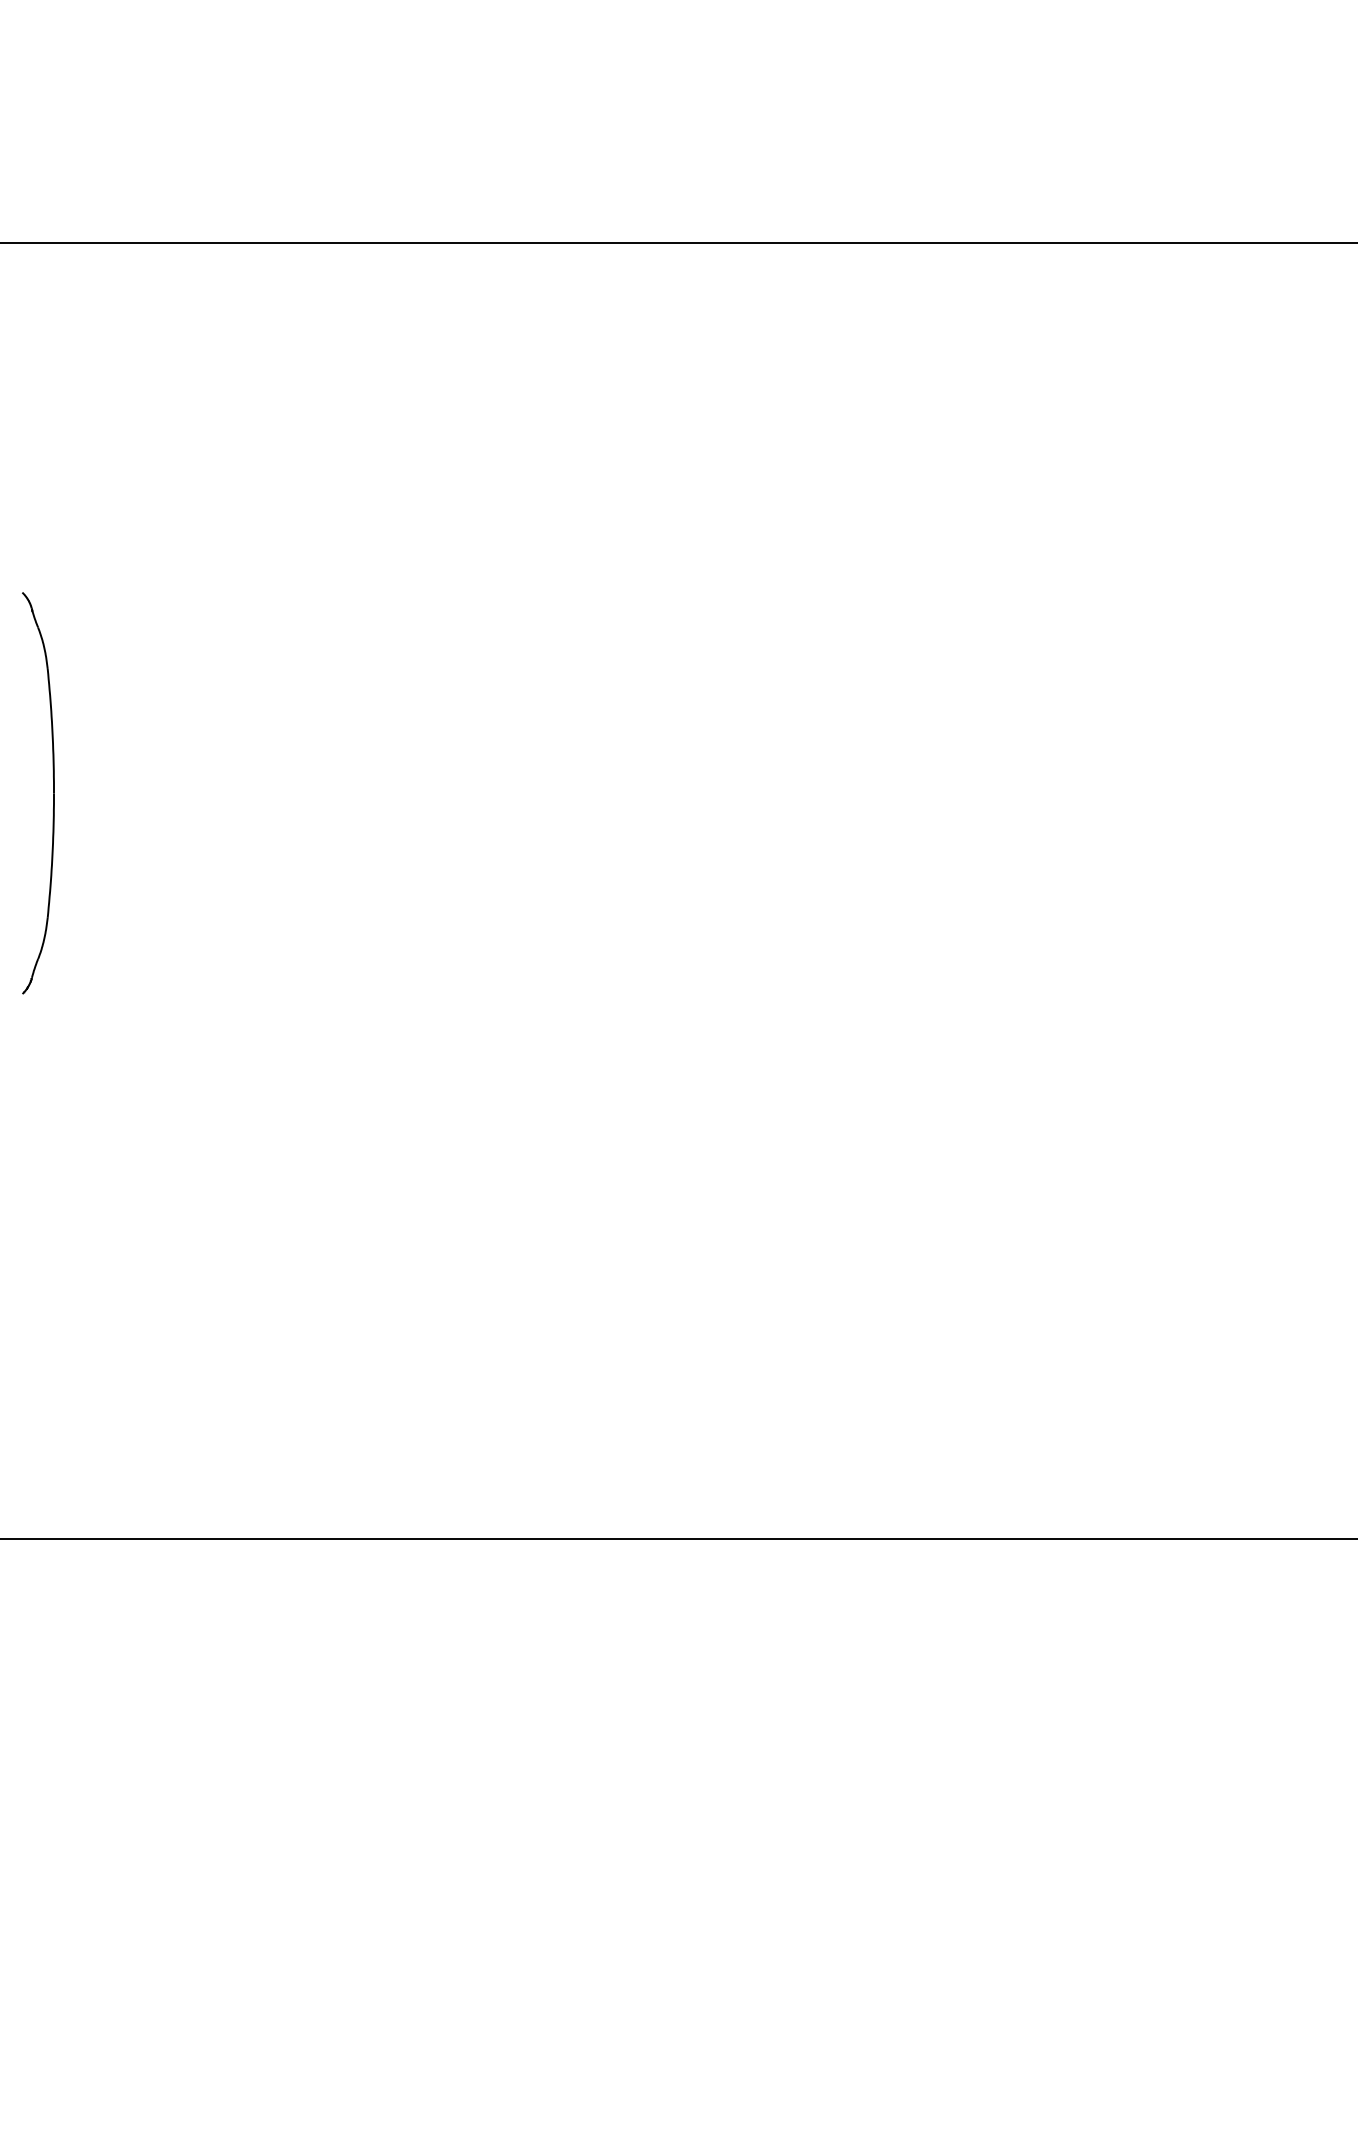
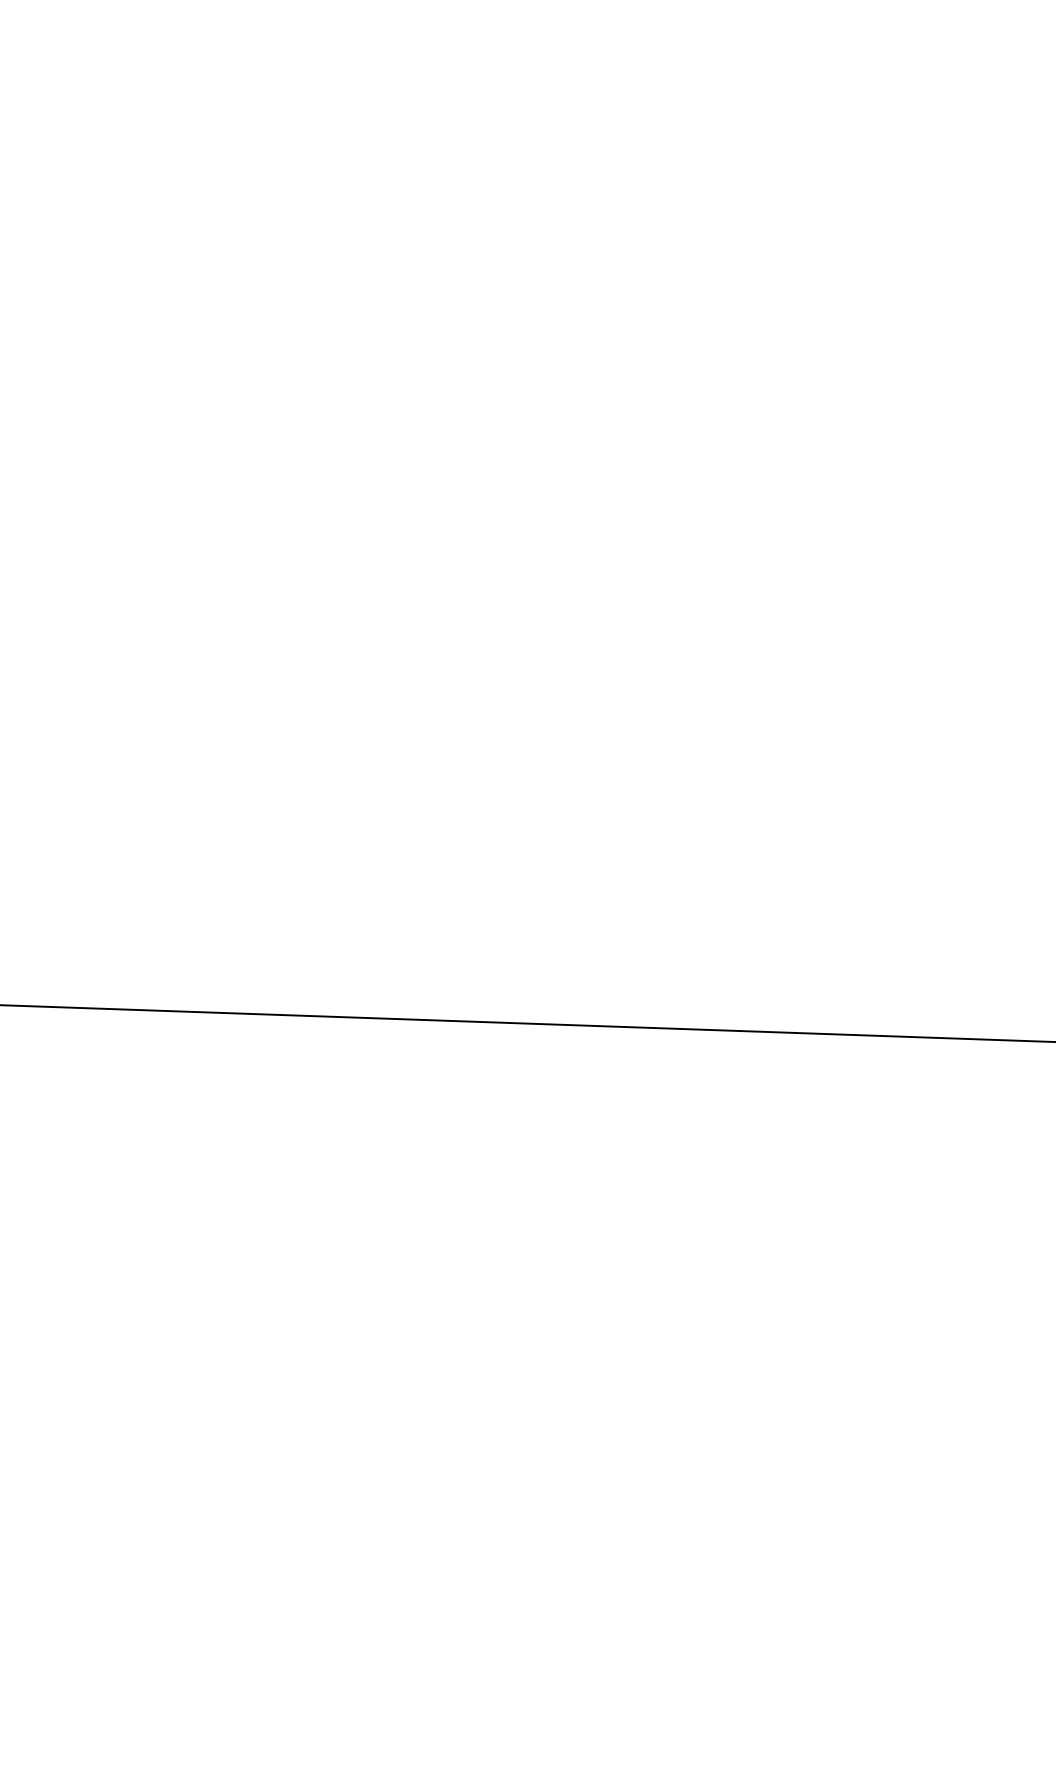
part: (53, 793) -> (182, 265), removed

